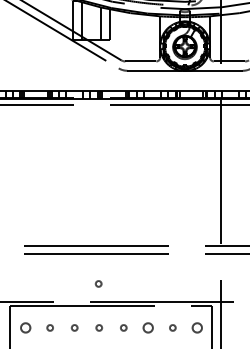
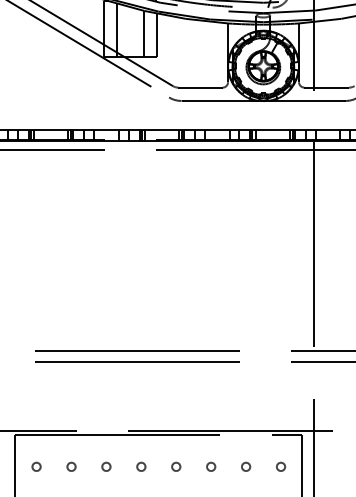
circle: (98, 283) -> (140, 403), removed
circle: (25, 327) -> (36, 466), size x0.62
circle: (148, 327) -> (211, 466), size x0.62
circle: (197, 327) -> (281, 466), size x0.62

